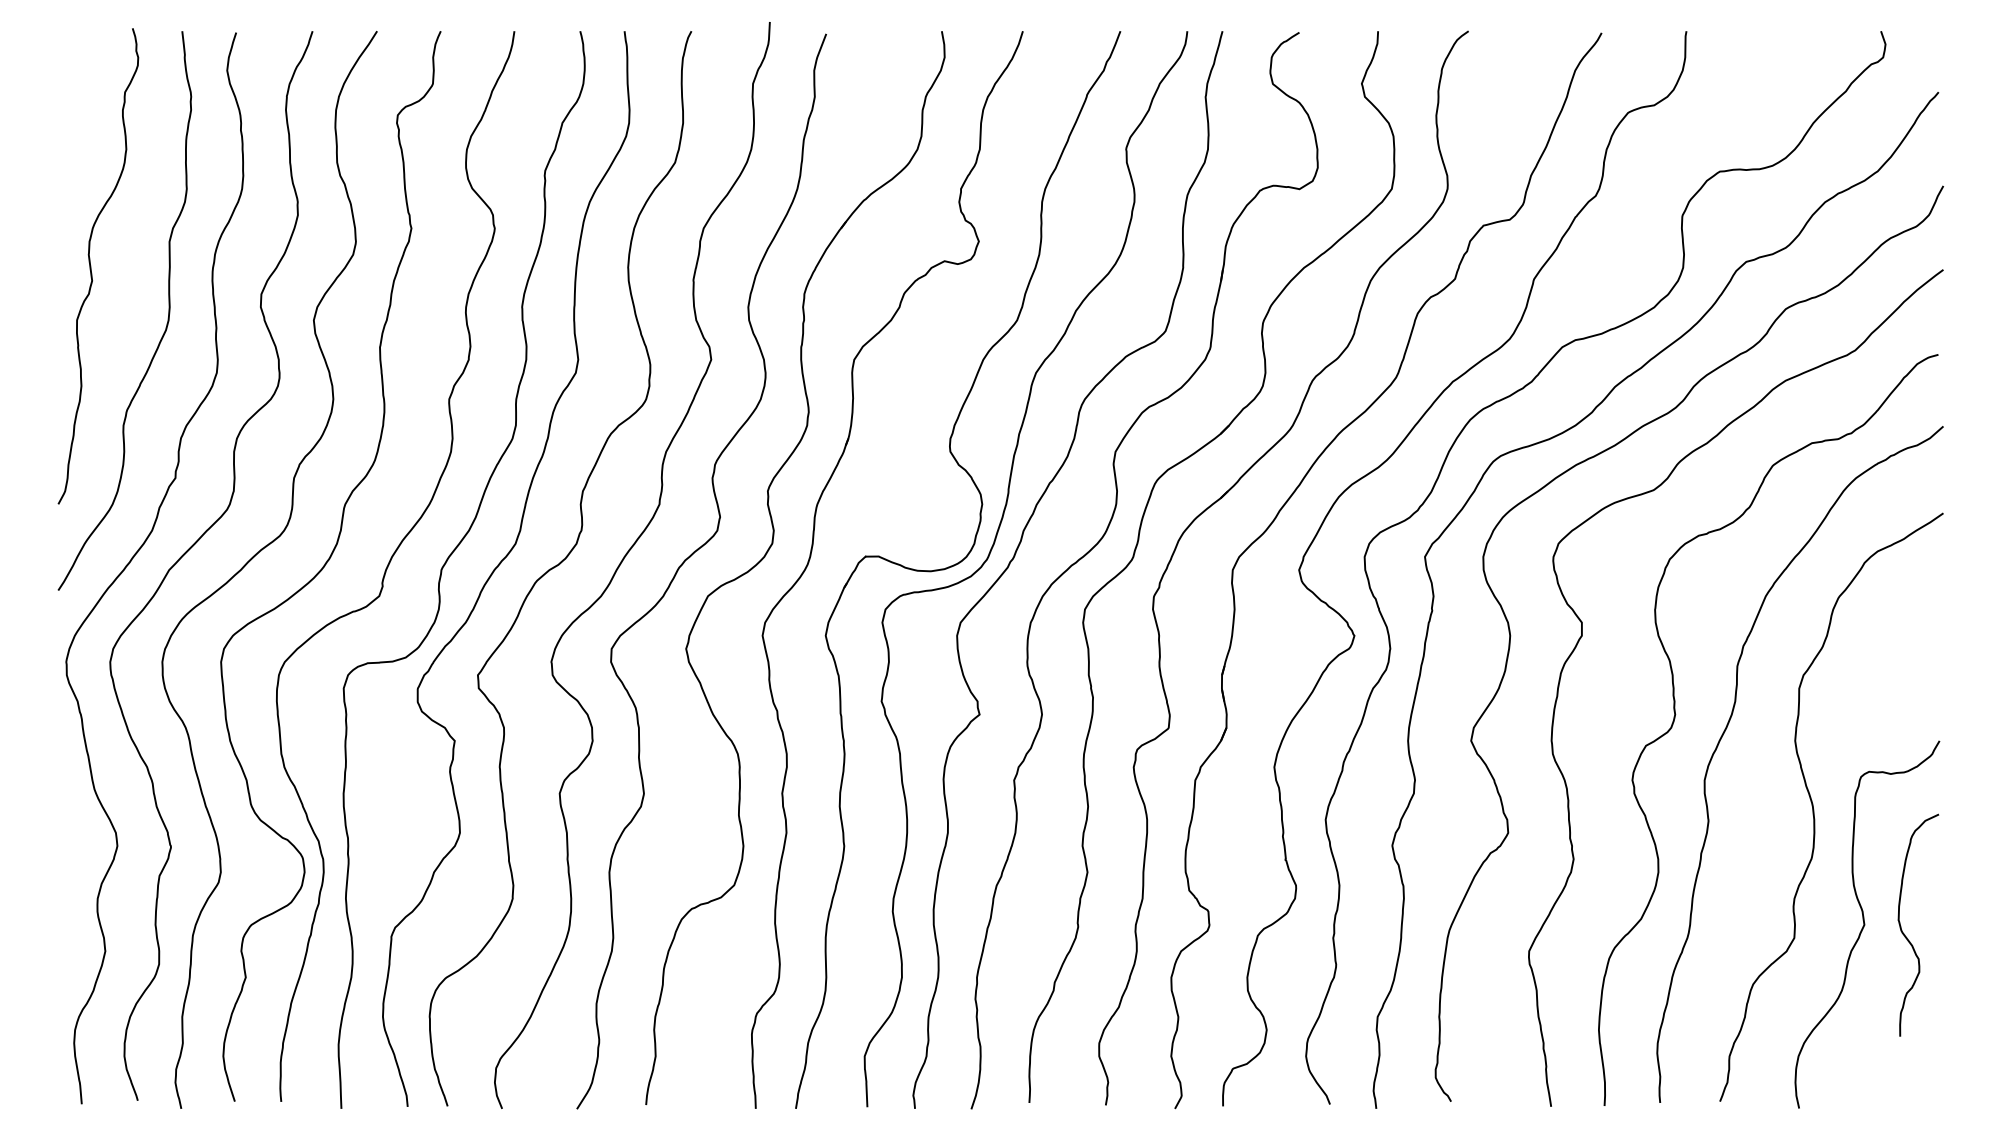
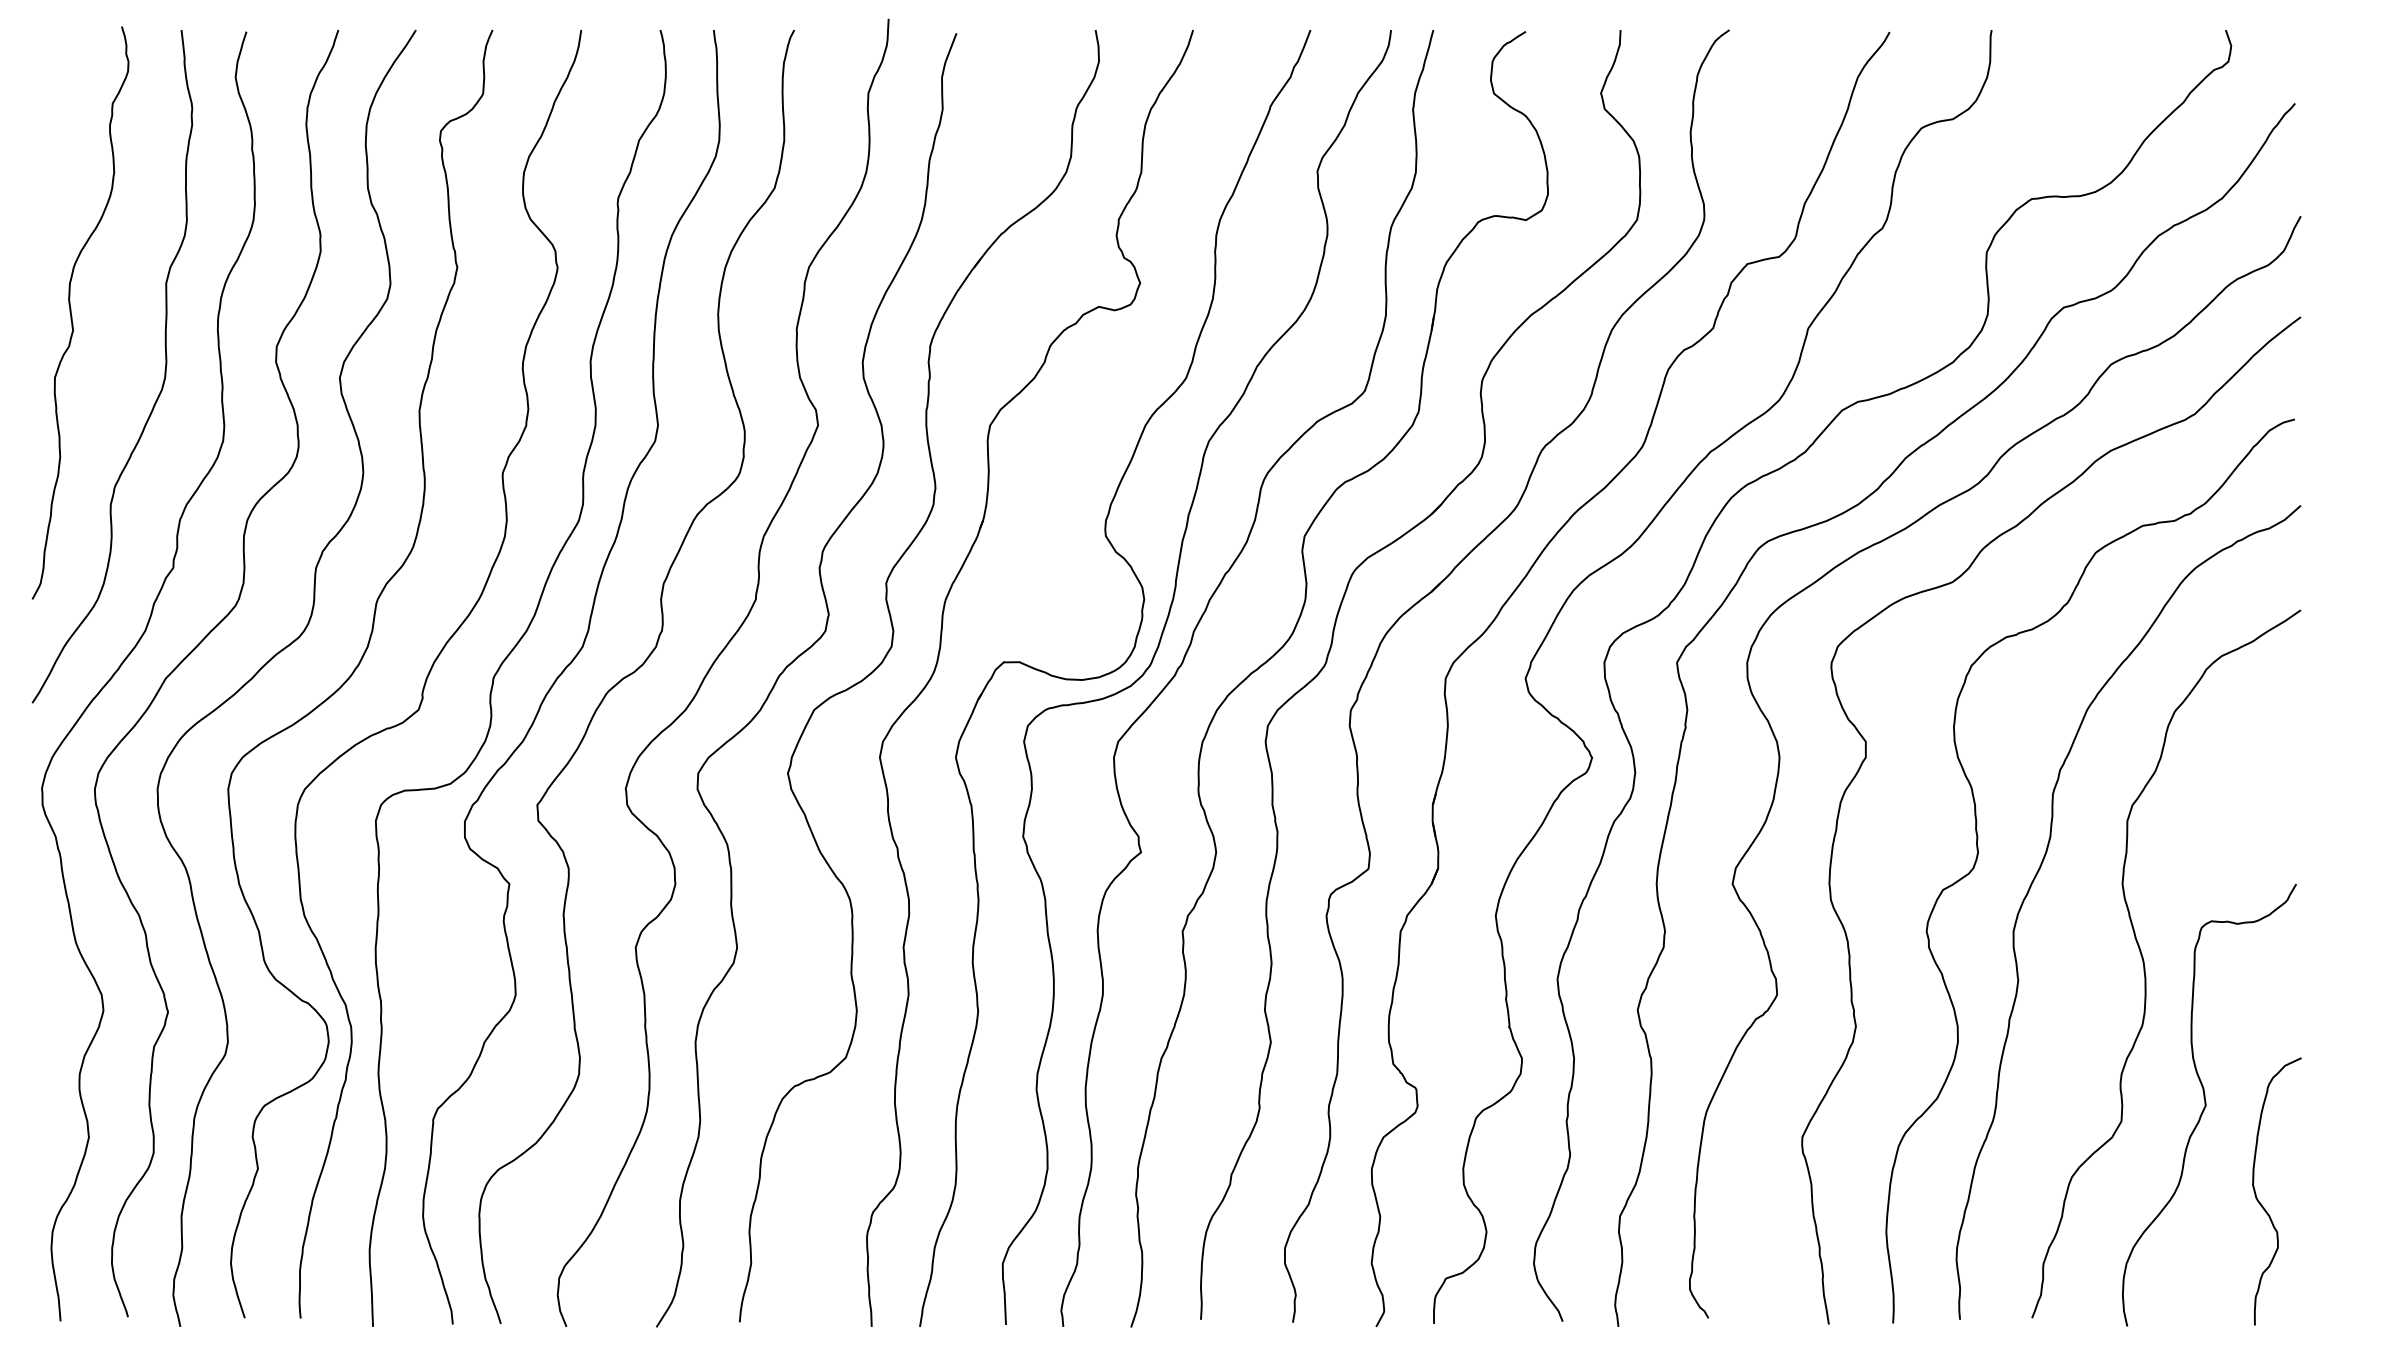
curve: (1904, 933) -> (2260, 1201), moved

